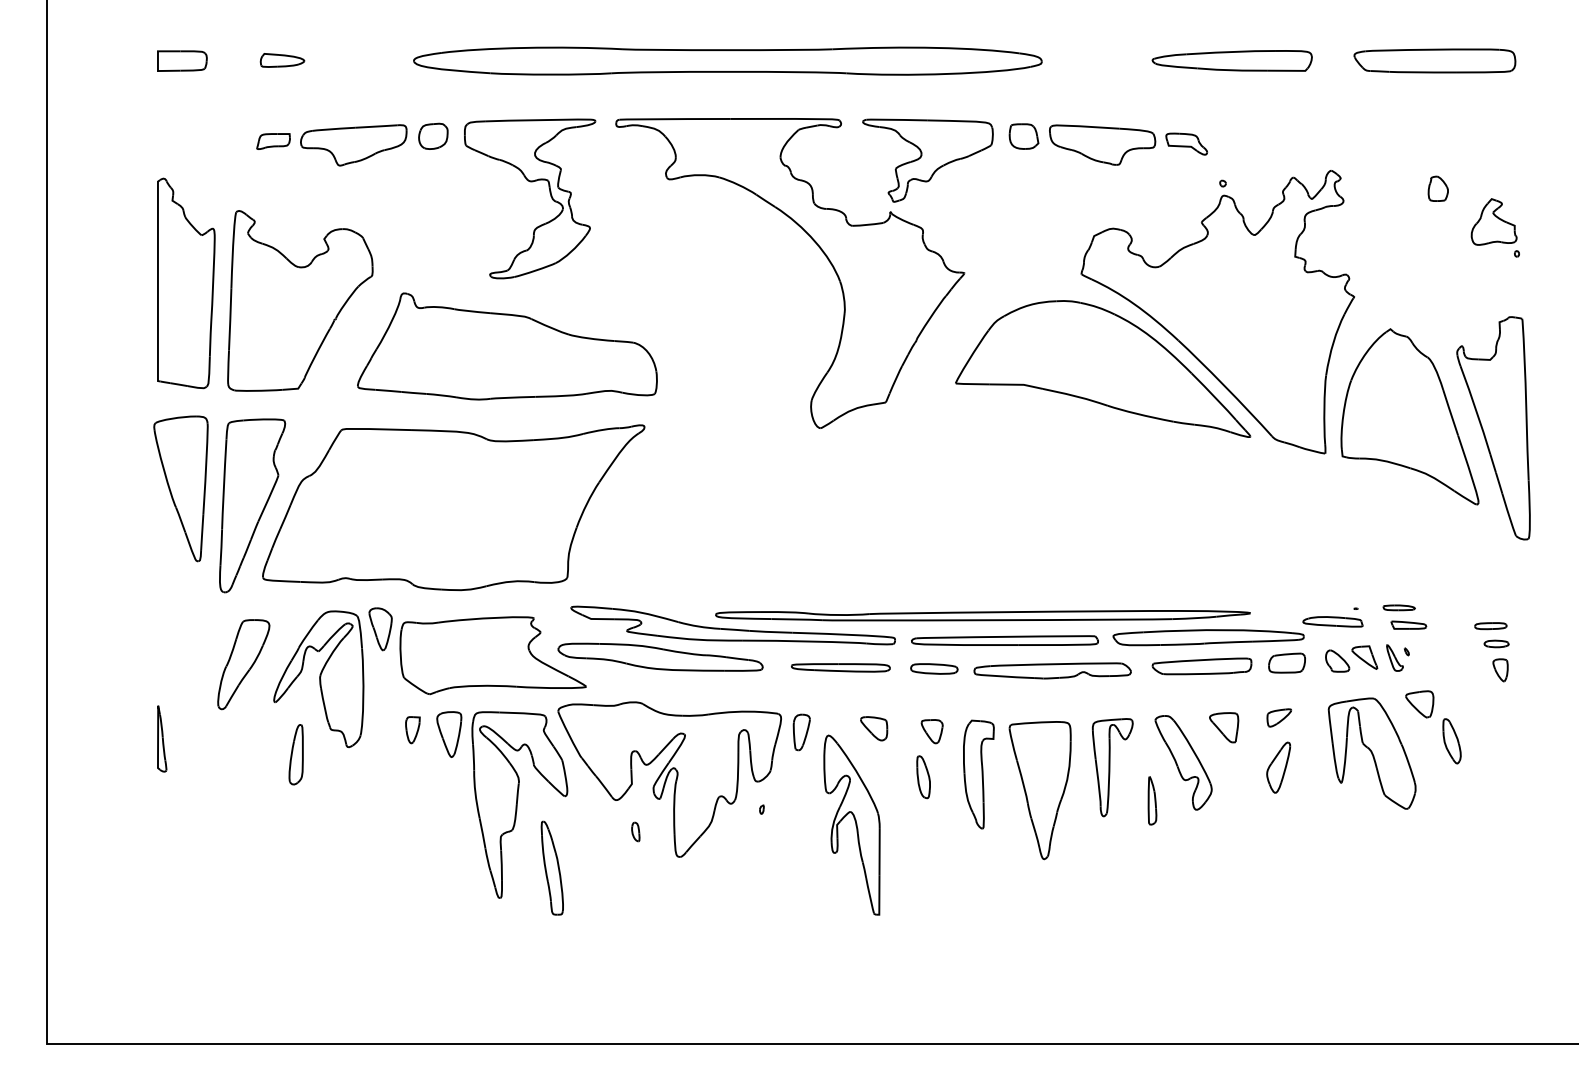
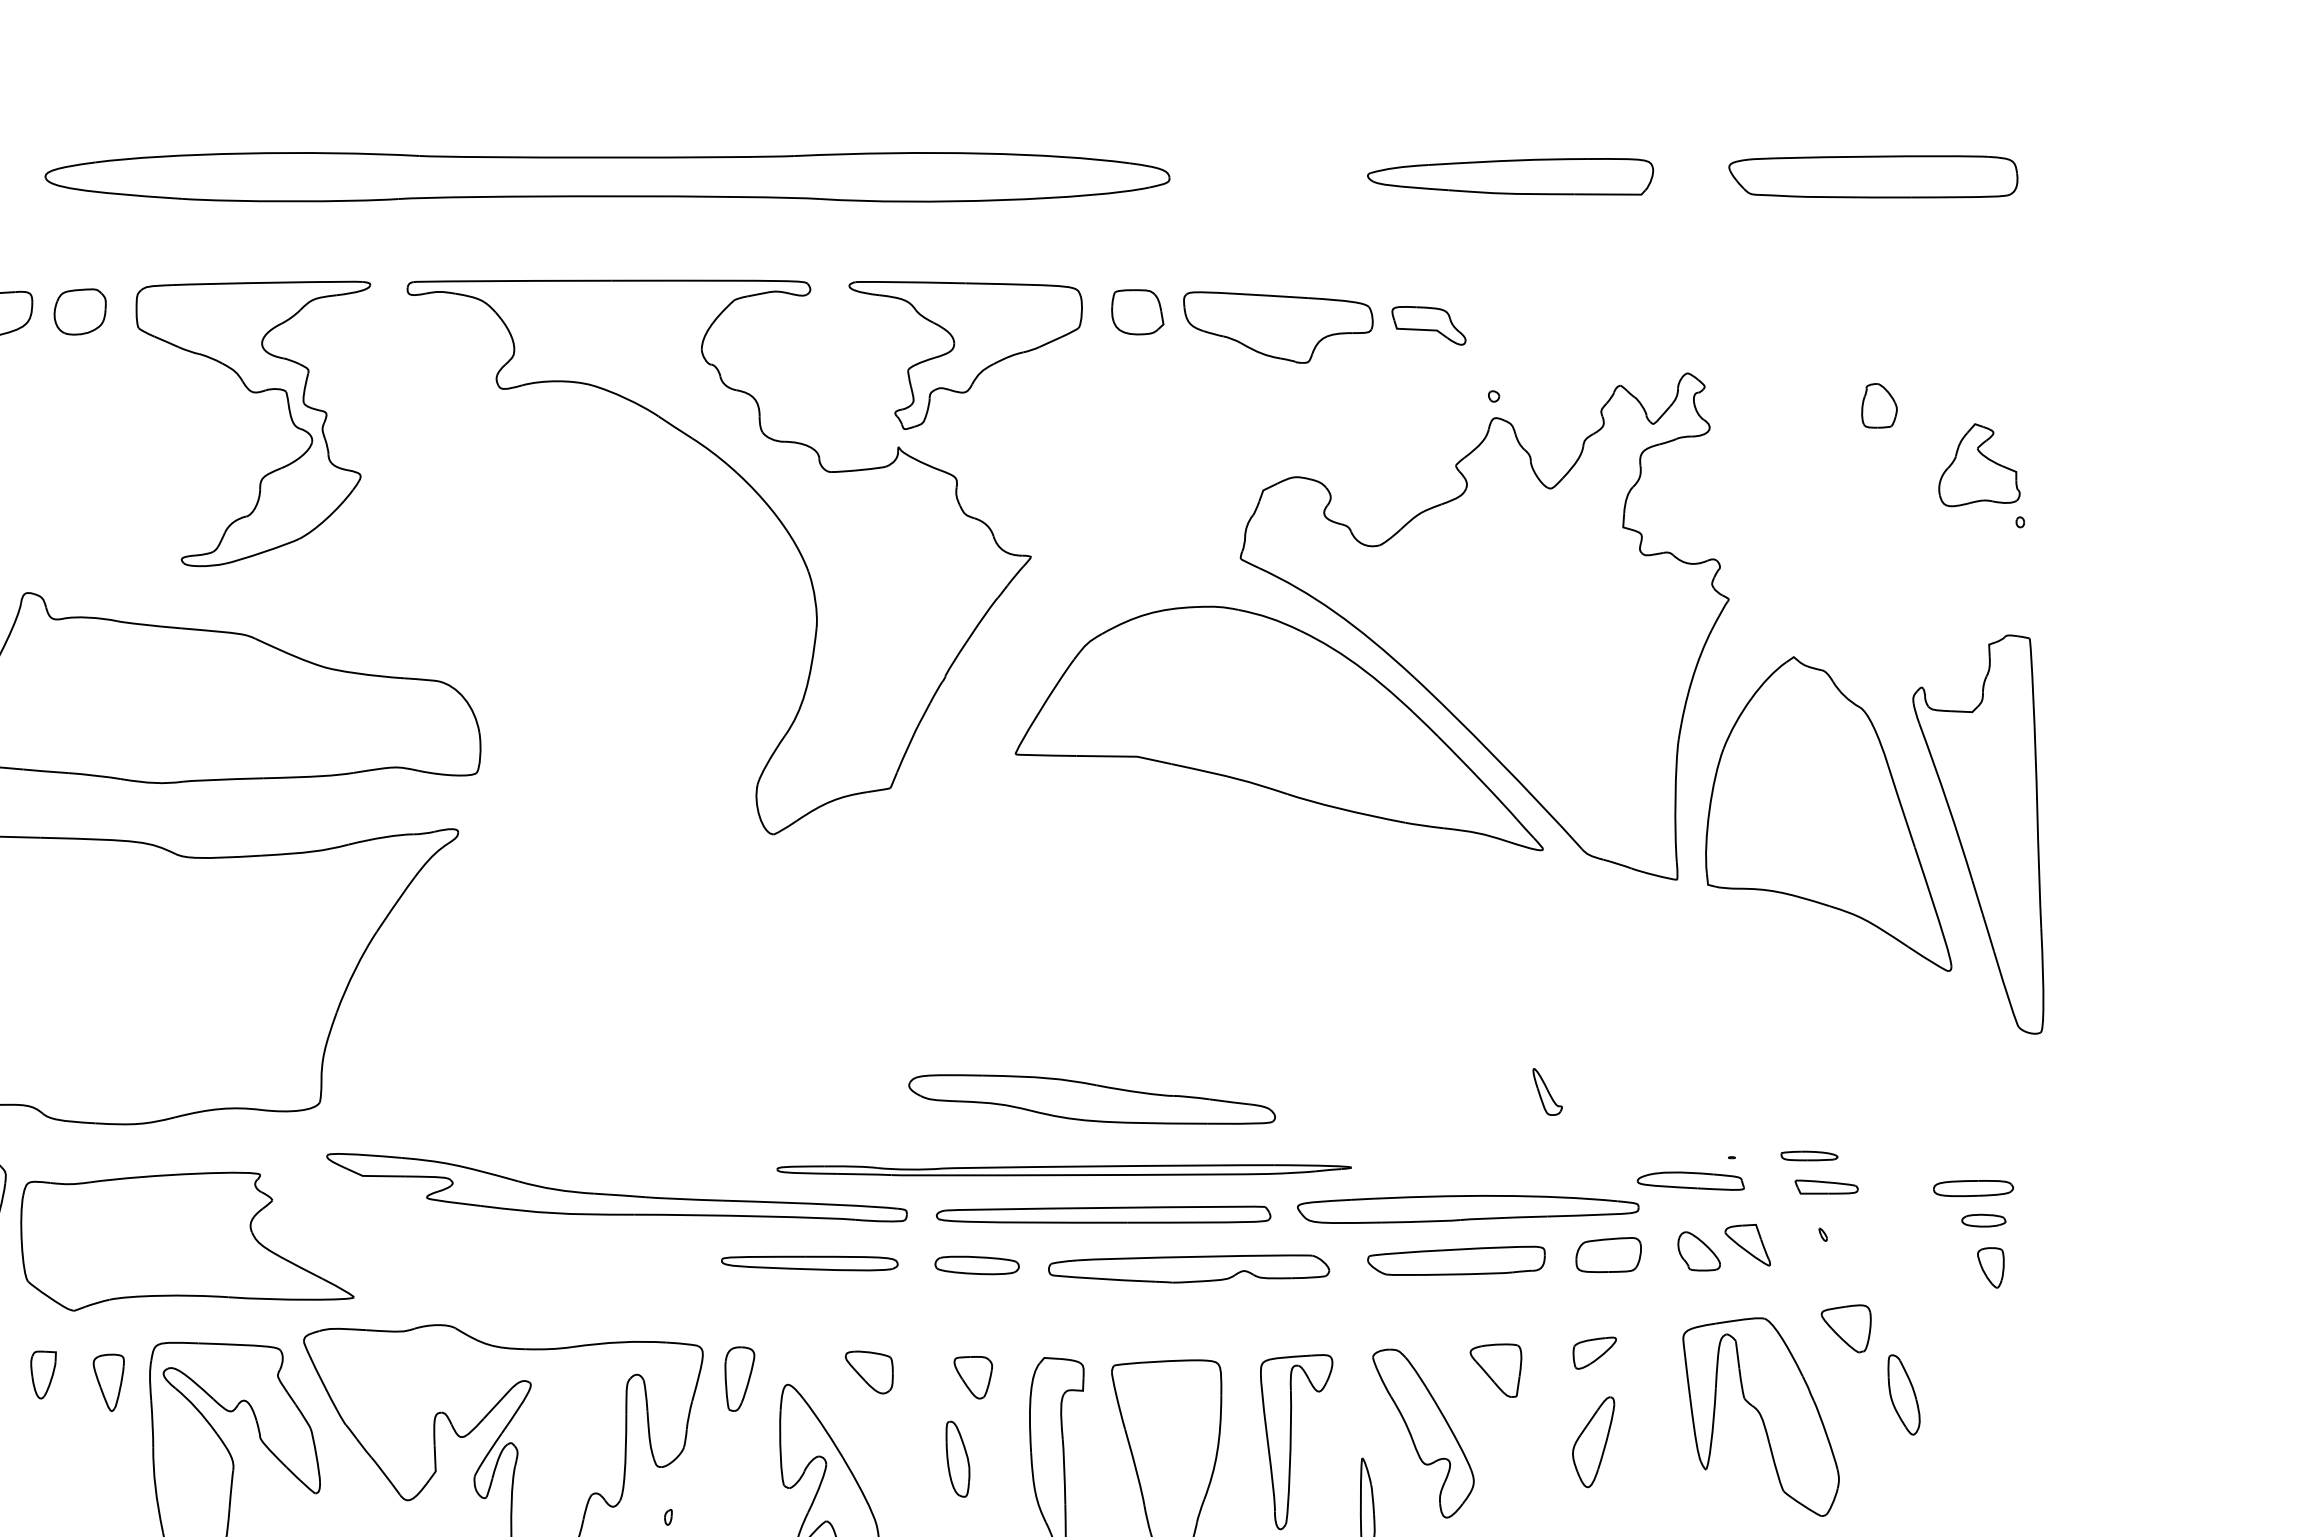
part: (982, 615) -> (1063, 1169), size x0.6
part: (1490, 626) -> (1972, 1189), size x1.4
part: (660, 656) -> (1092, 1098), moved
part: (1394, 657) -> (1546, 1090), moved
part: (449, 734) -> (109, 1382), size x0.7

